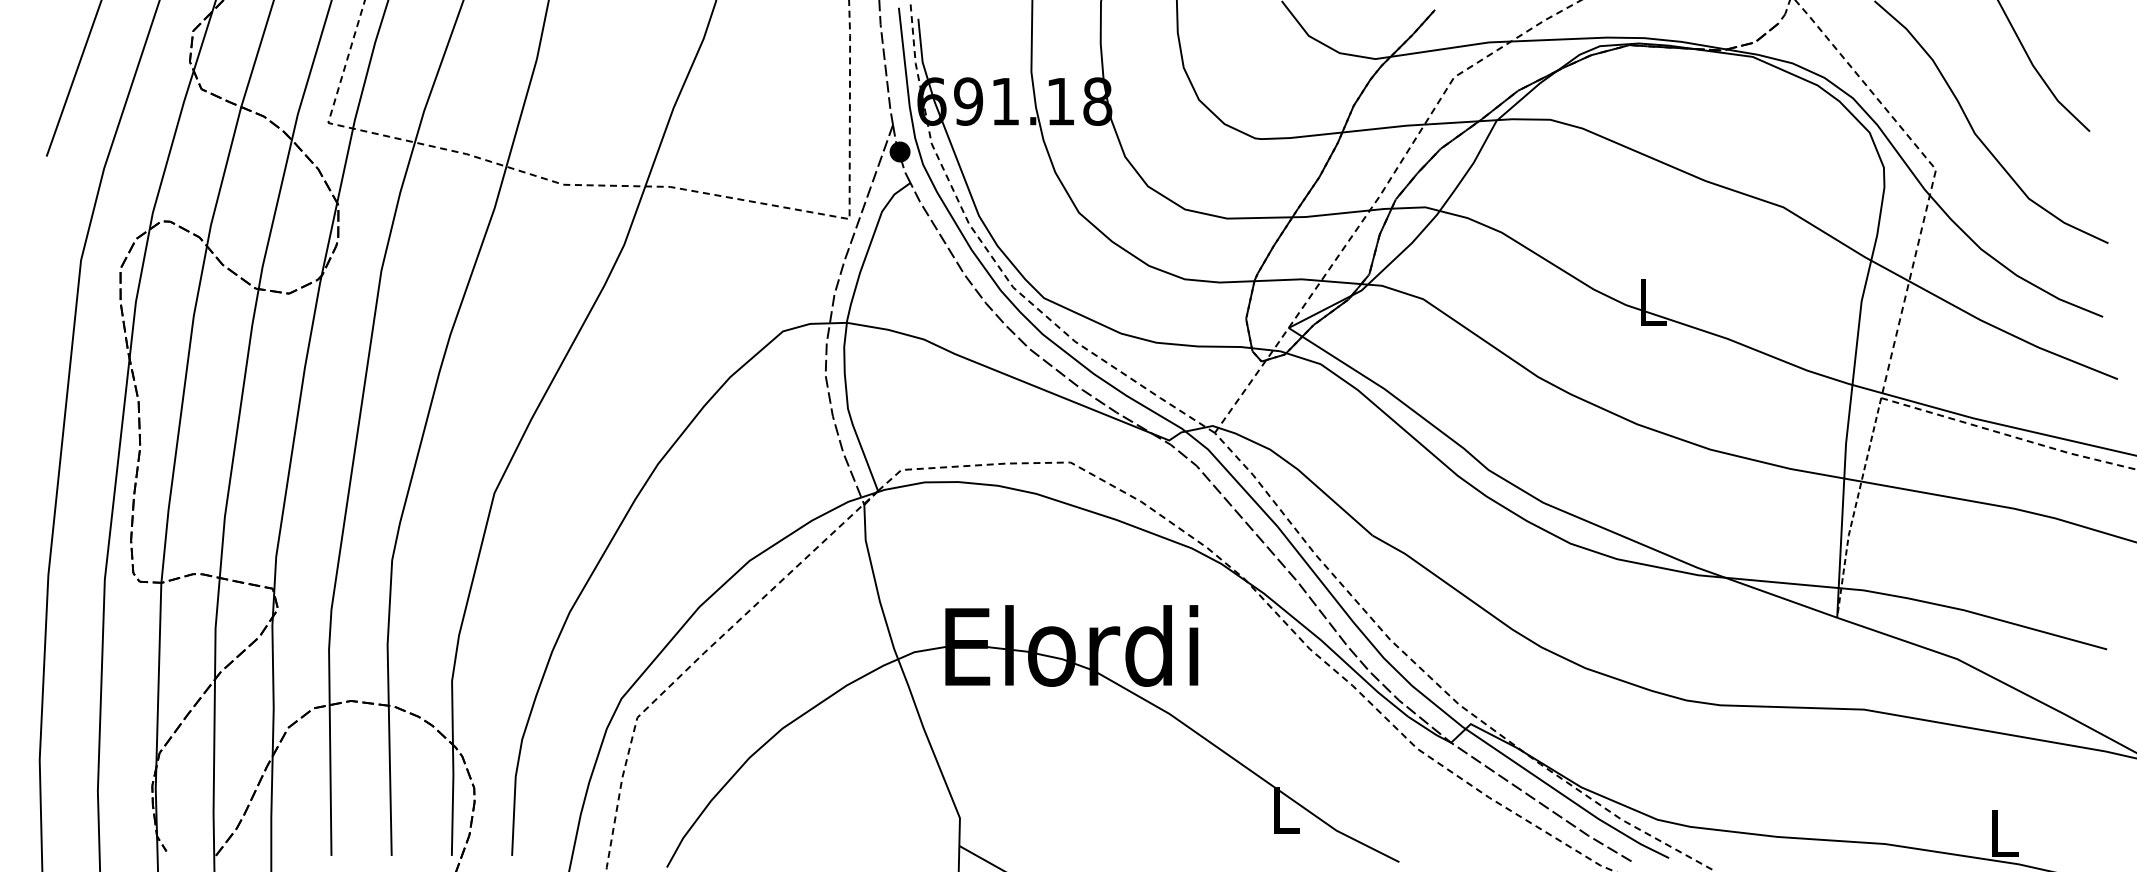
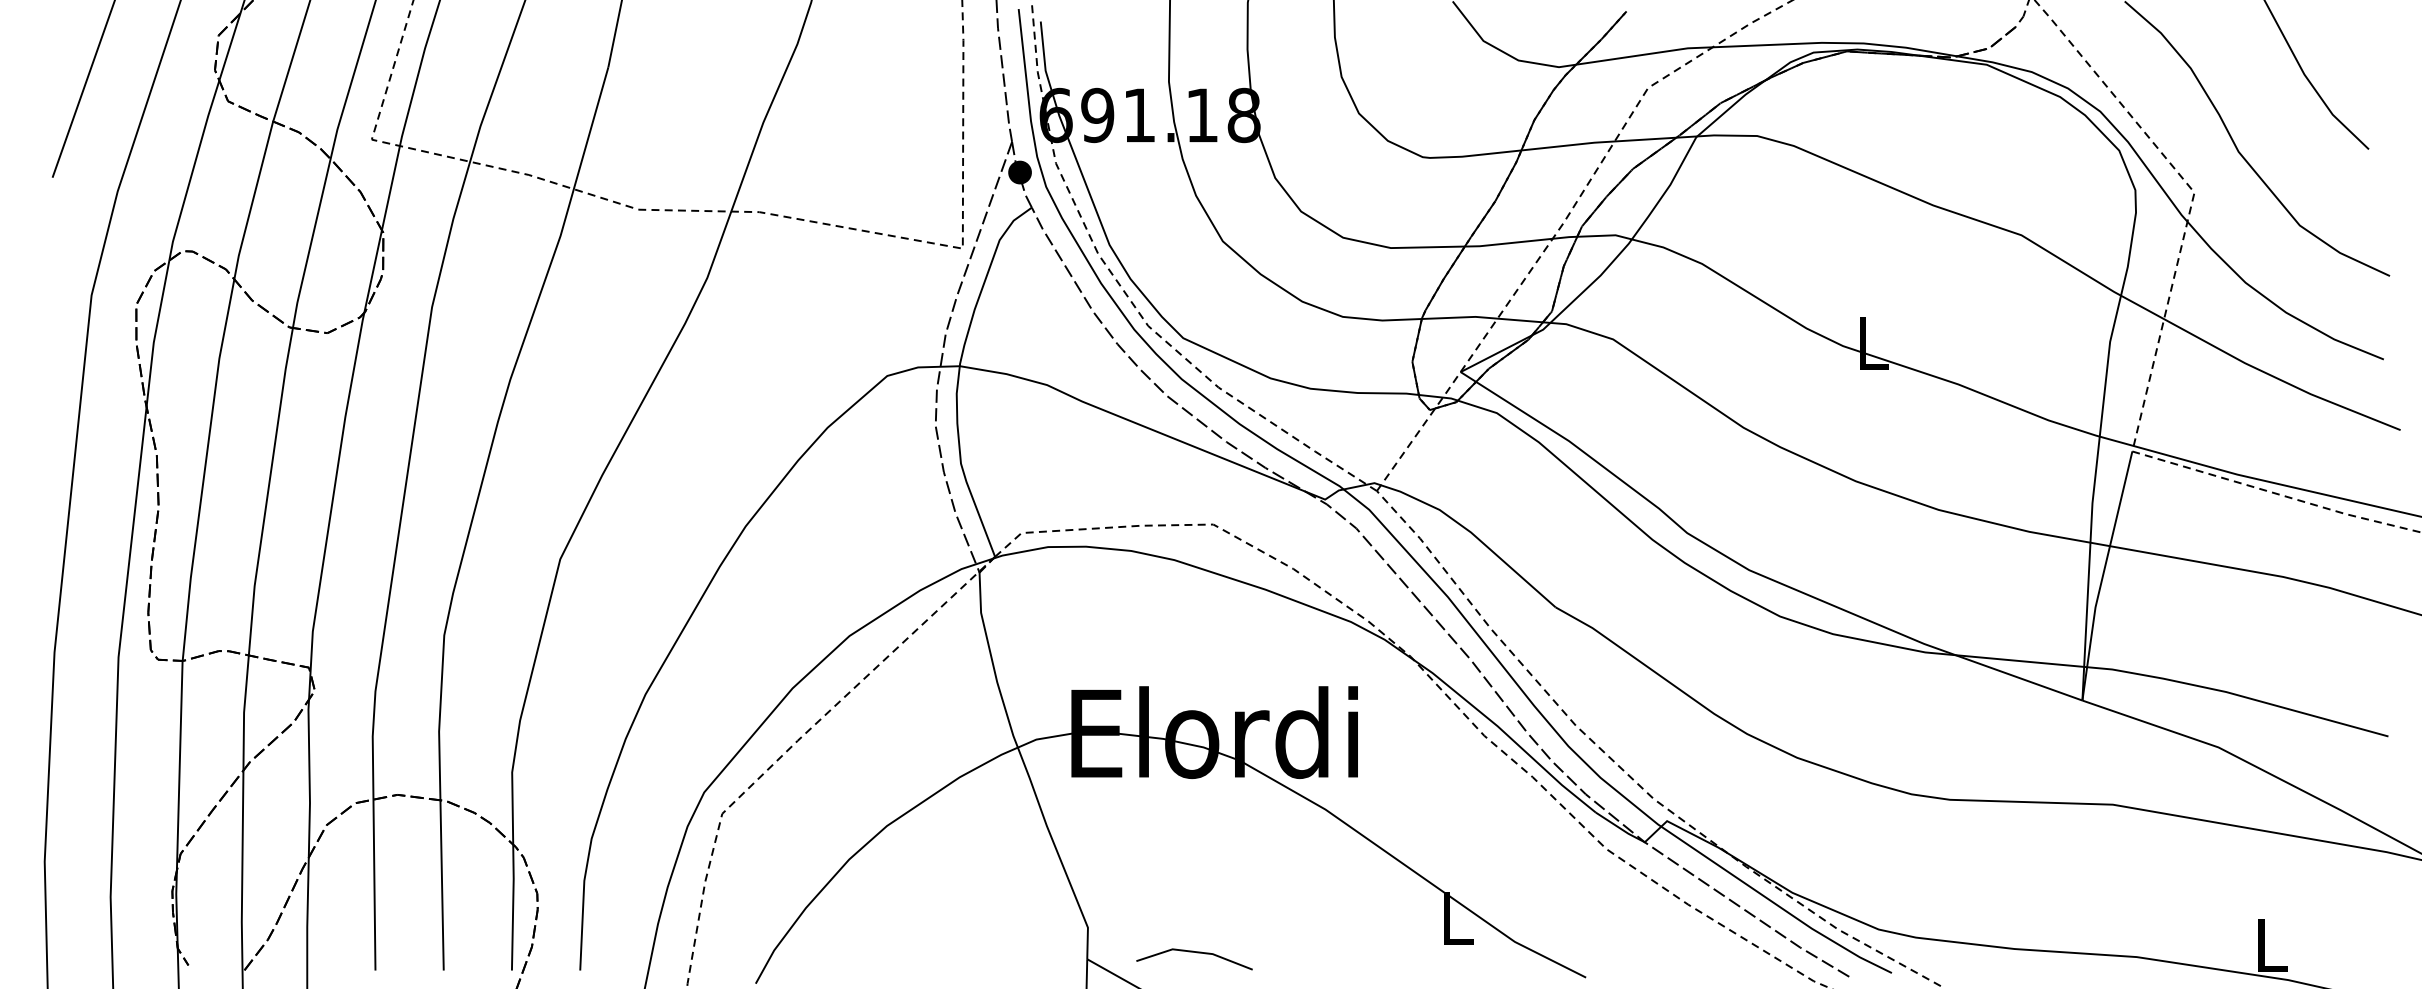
line: (1854, 508) -> (2102, 576), dashed -> solid
line: (1055, 840) -> (1196, 953), added

